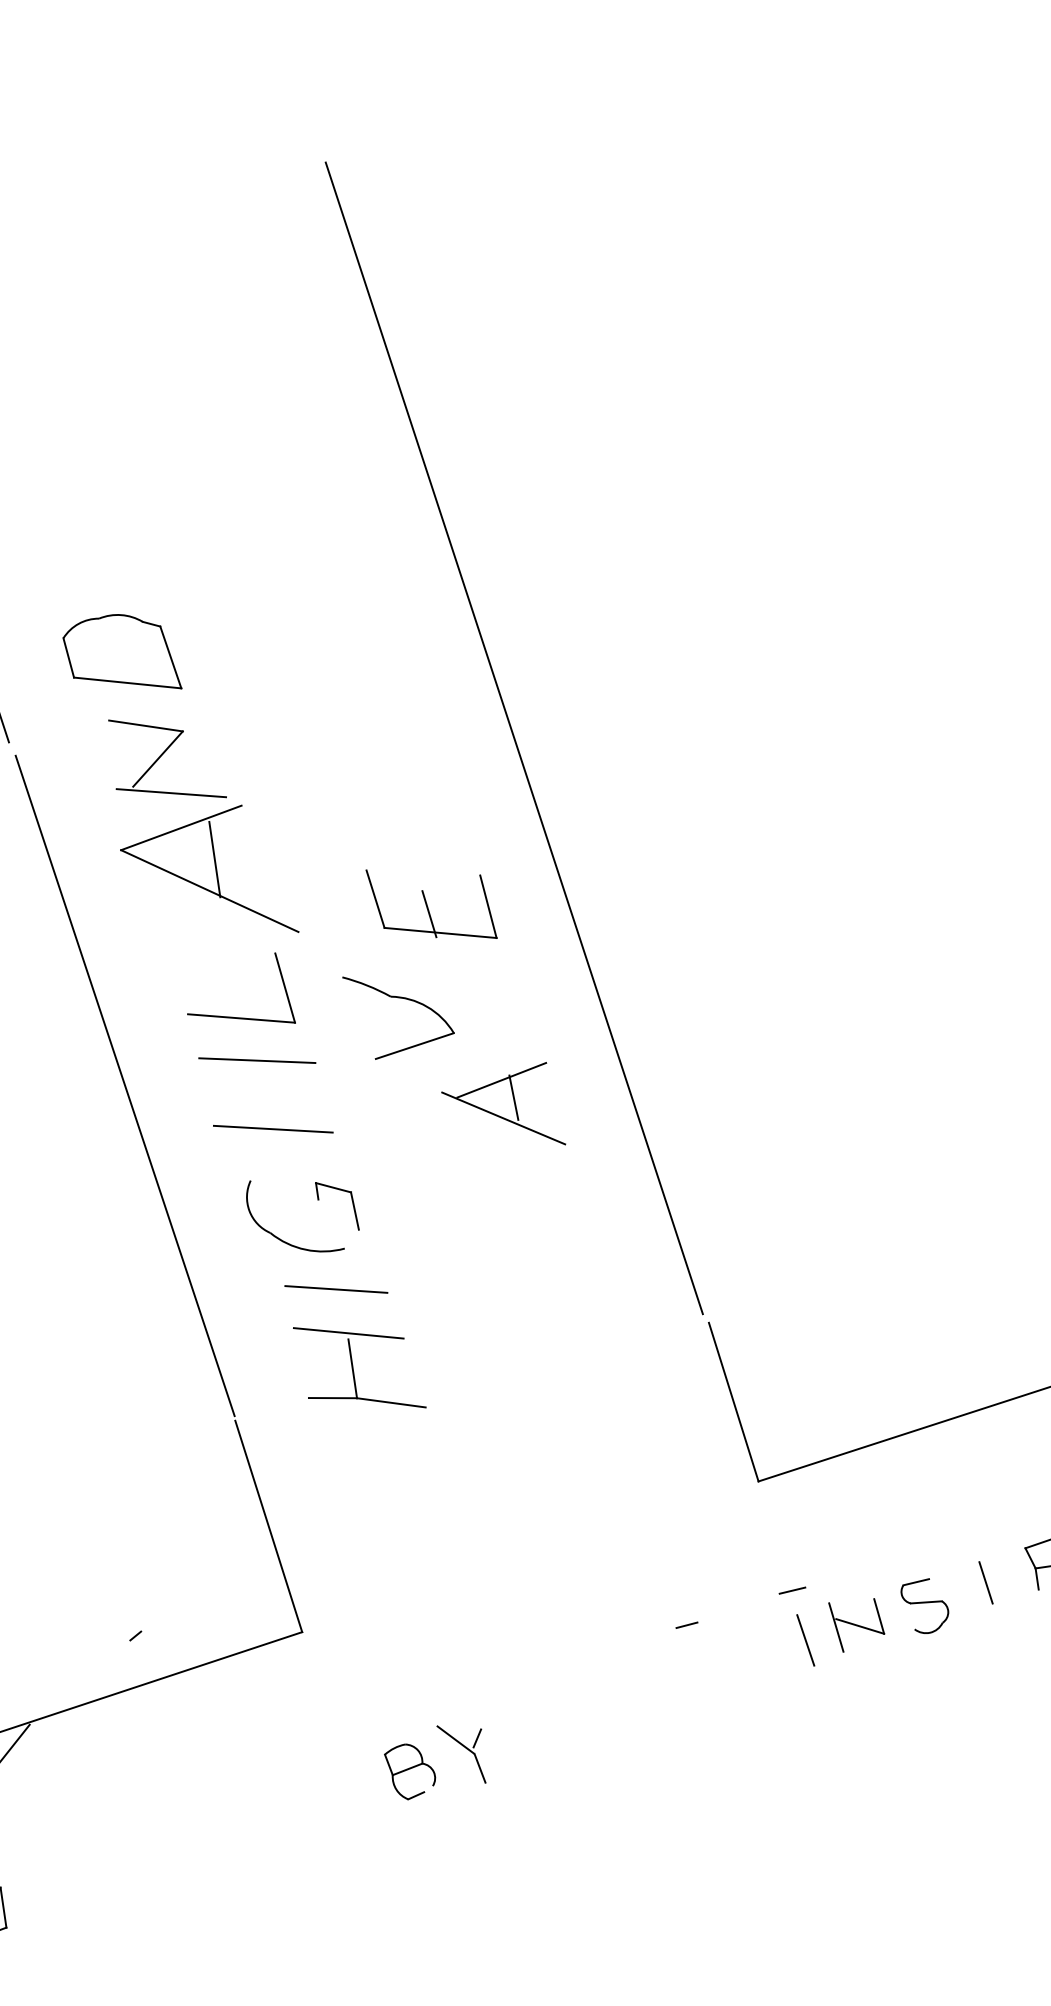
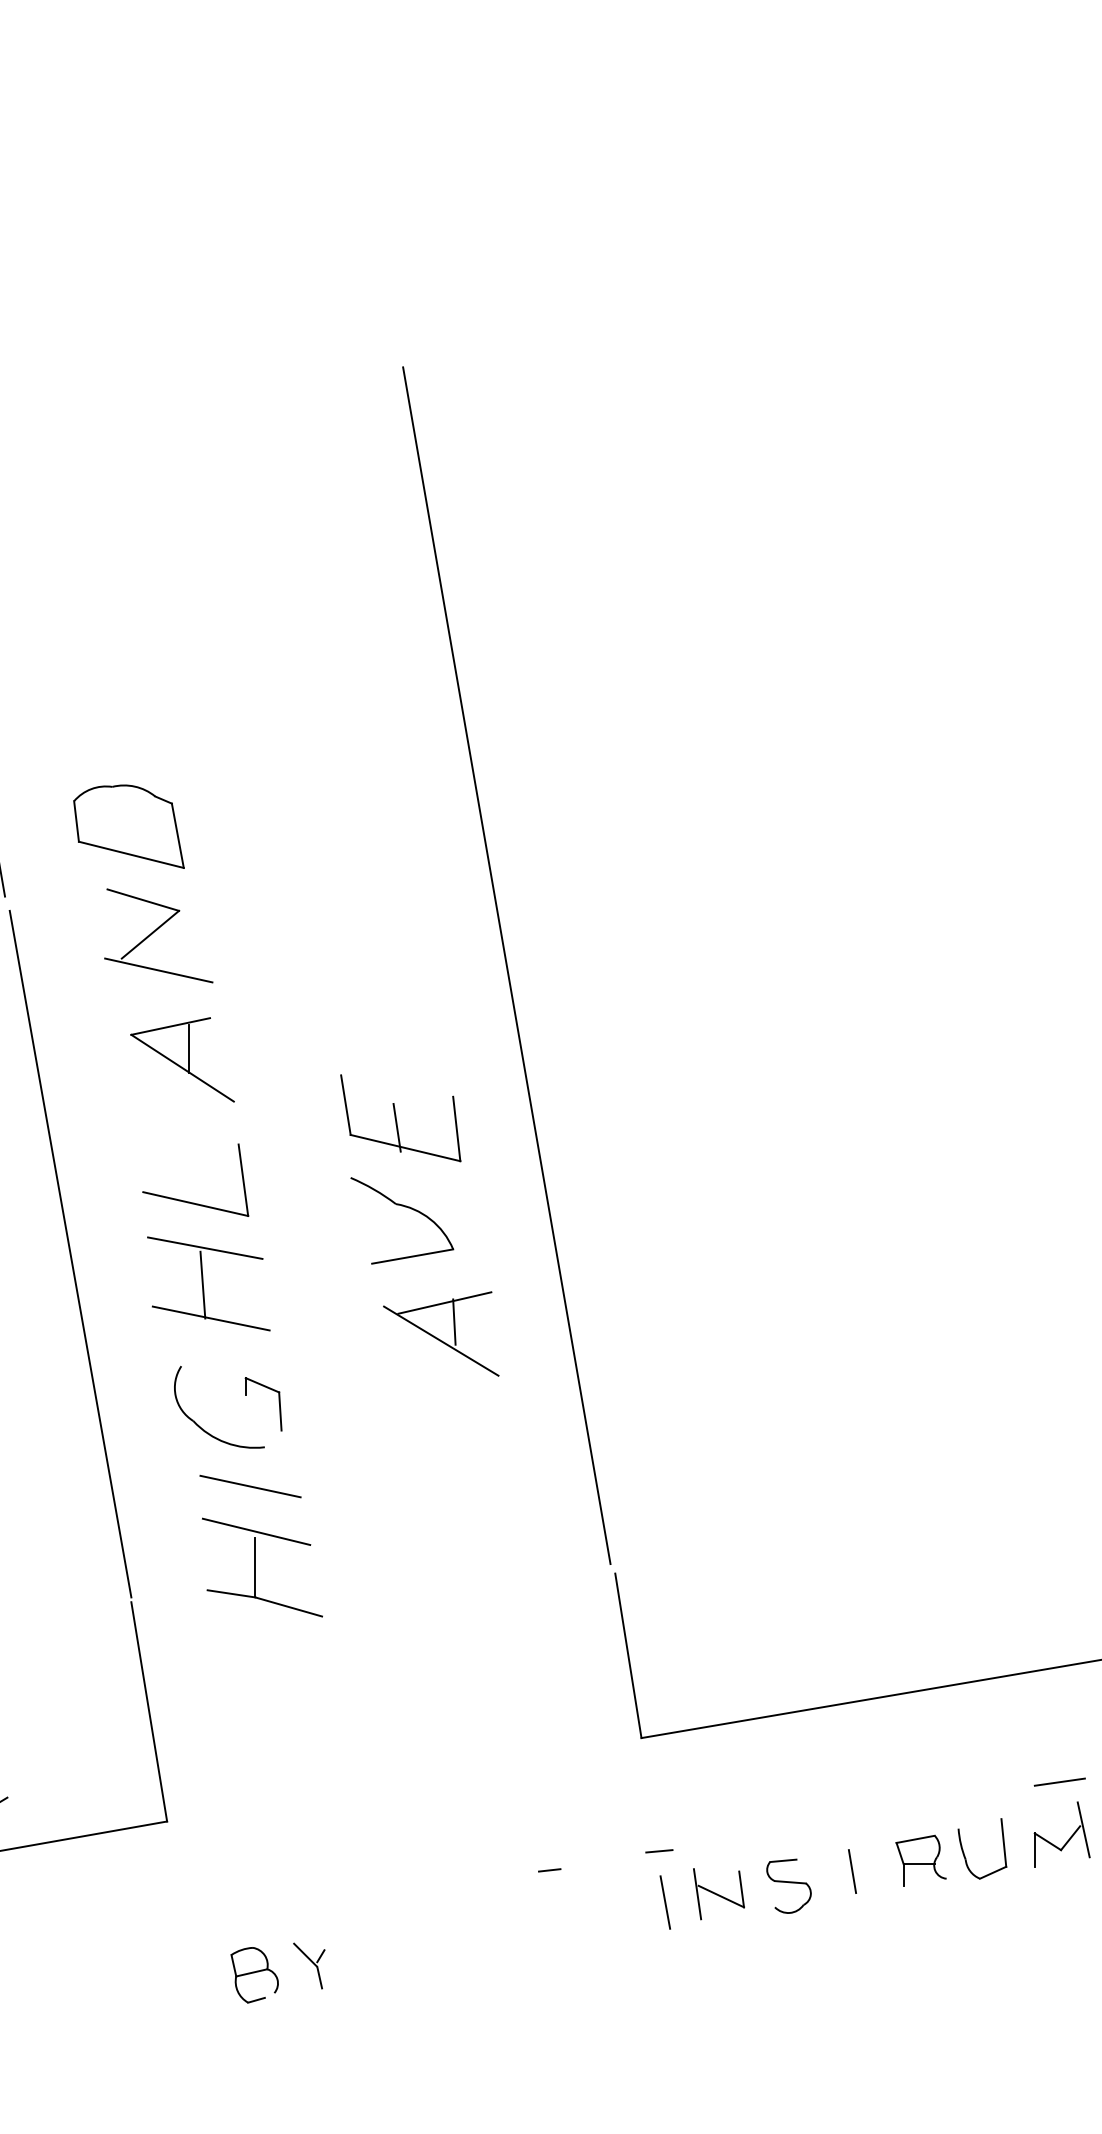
part: (207, 877) -> (182, 1059), size x0.62
part: (400, 998) -> (405, 1207), moved
line: (259, 1096) -> (202, 1284), added
part: (463, 1753) -> (309, 1965), size x0.71

